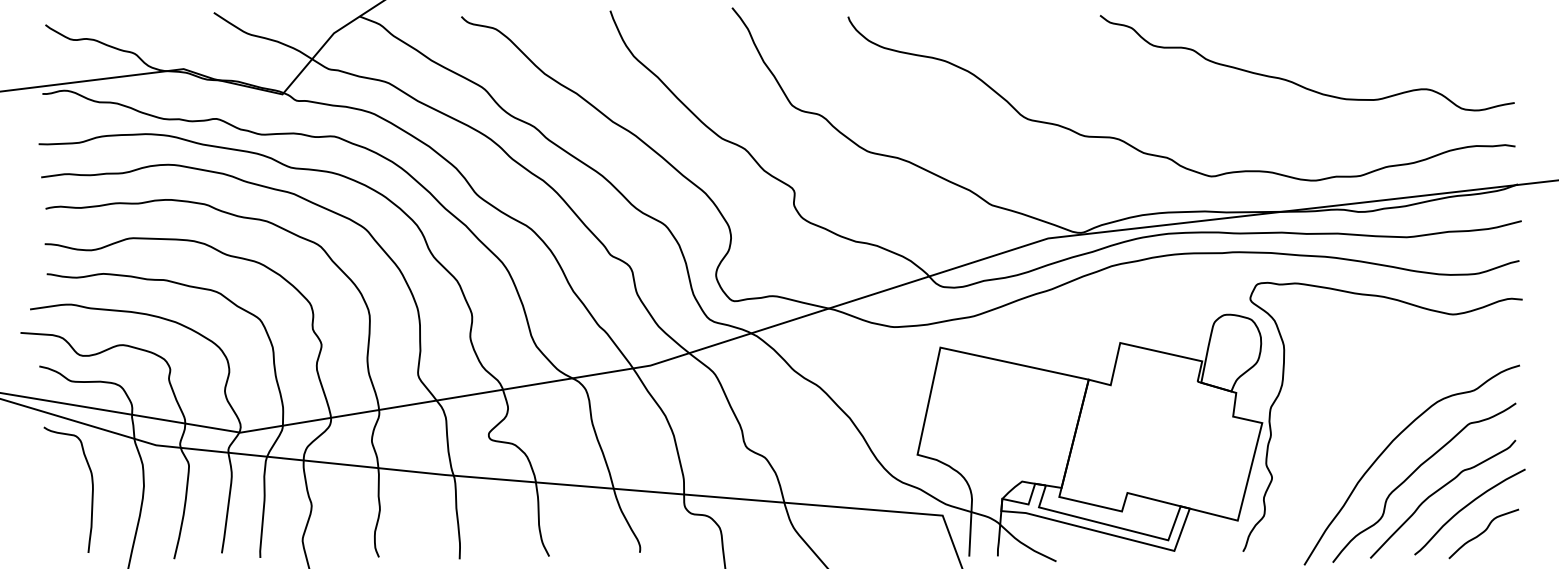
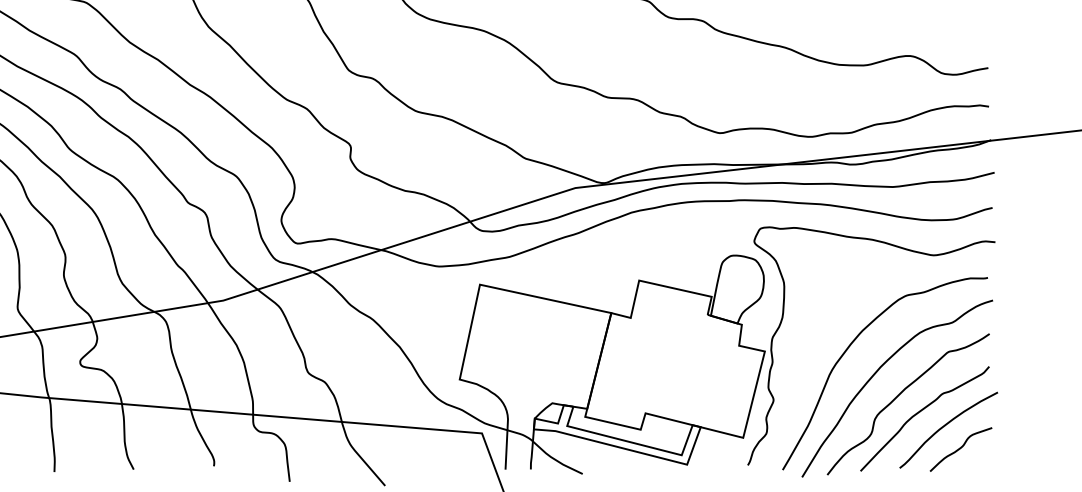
curve: (1357, 419) -> (849, 348), added

